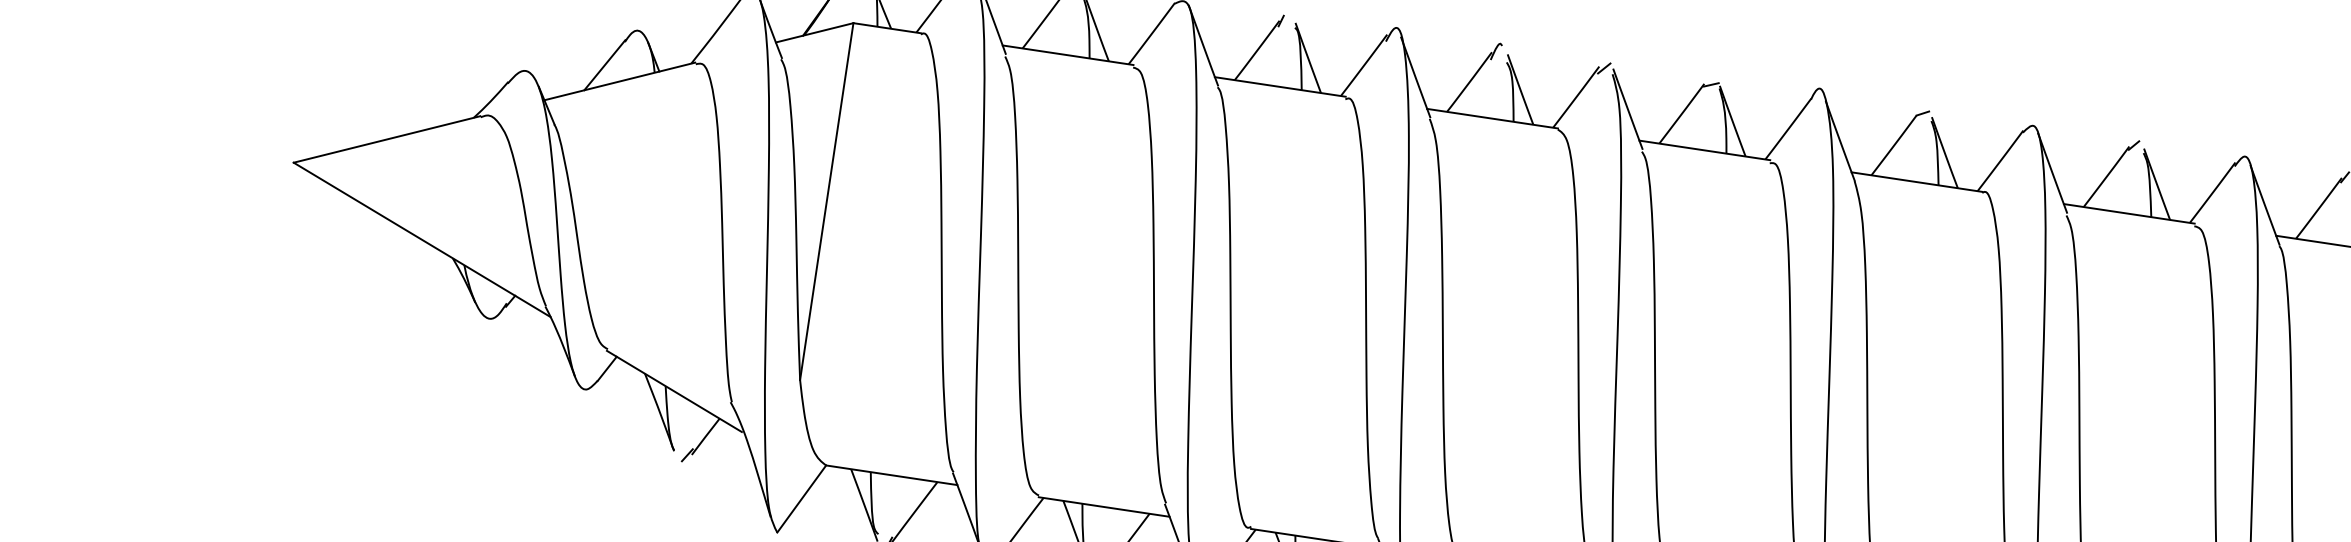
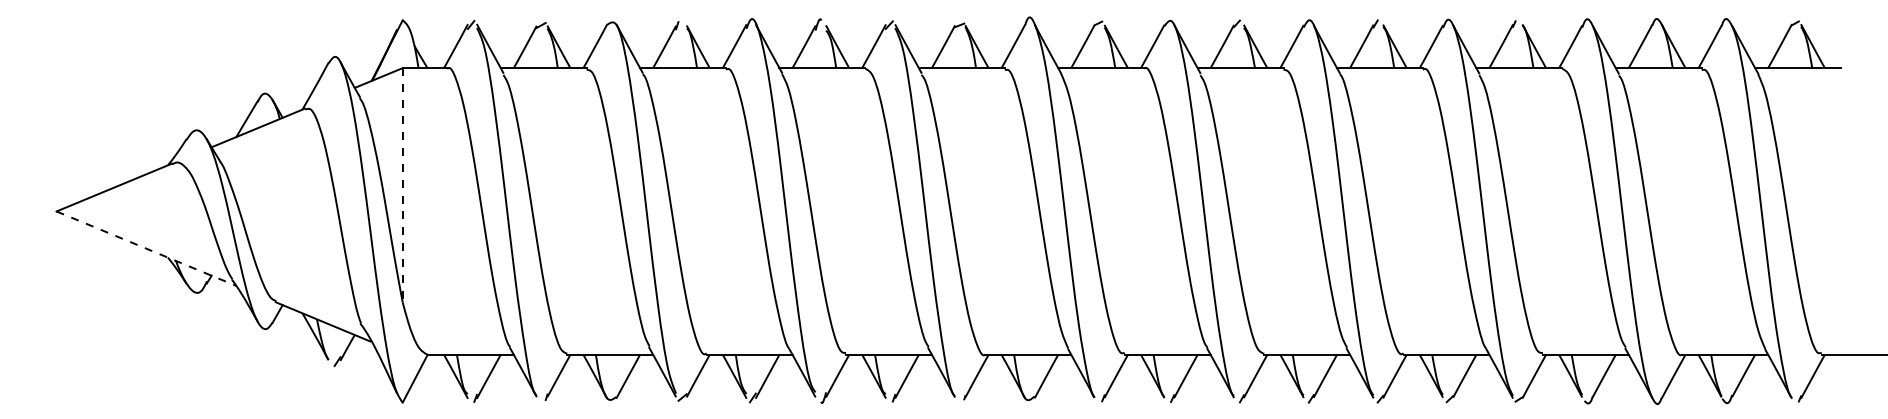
line: (826, 201) -> (402, 185), solid -> dashed
line: (422, 239) -> (146, 248), solid -> dashed

